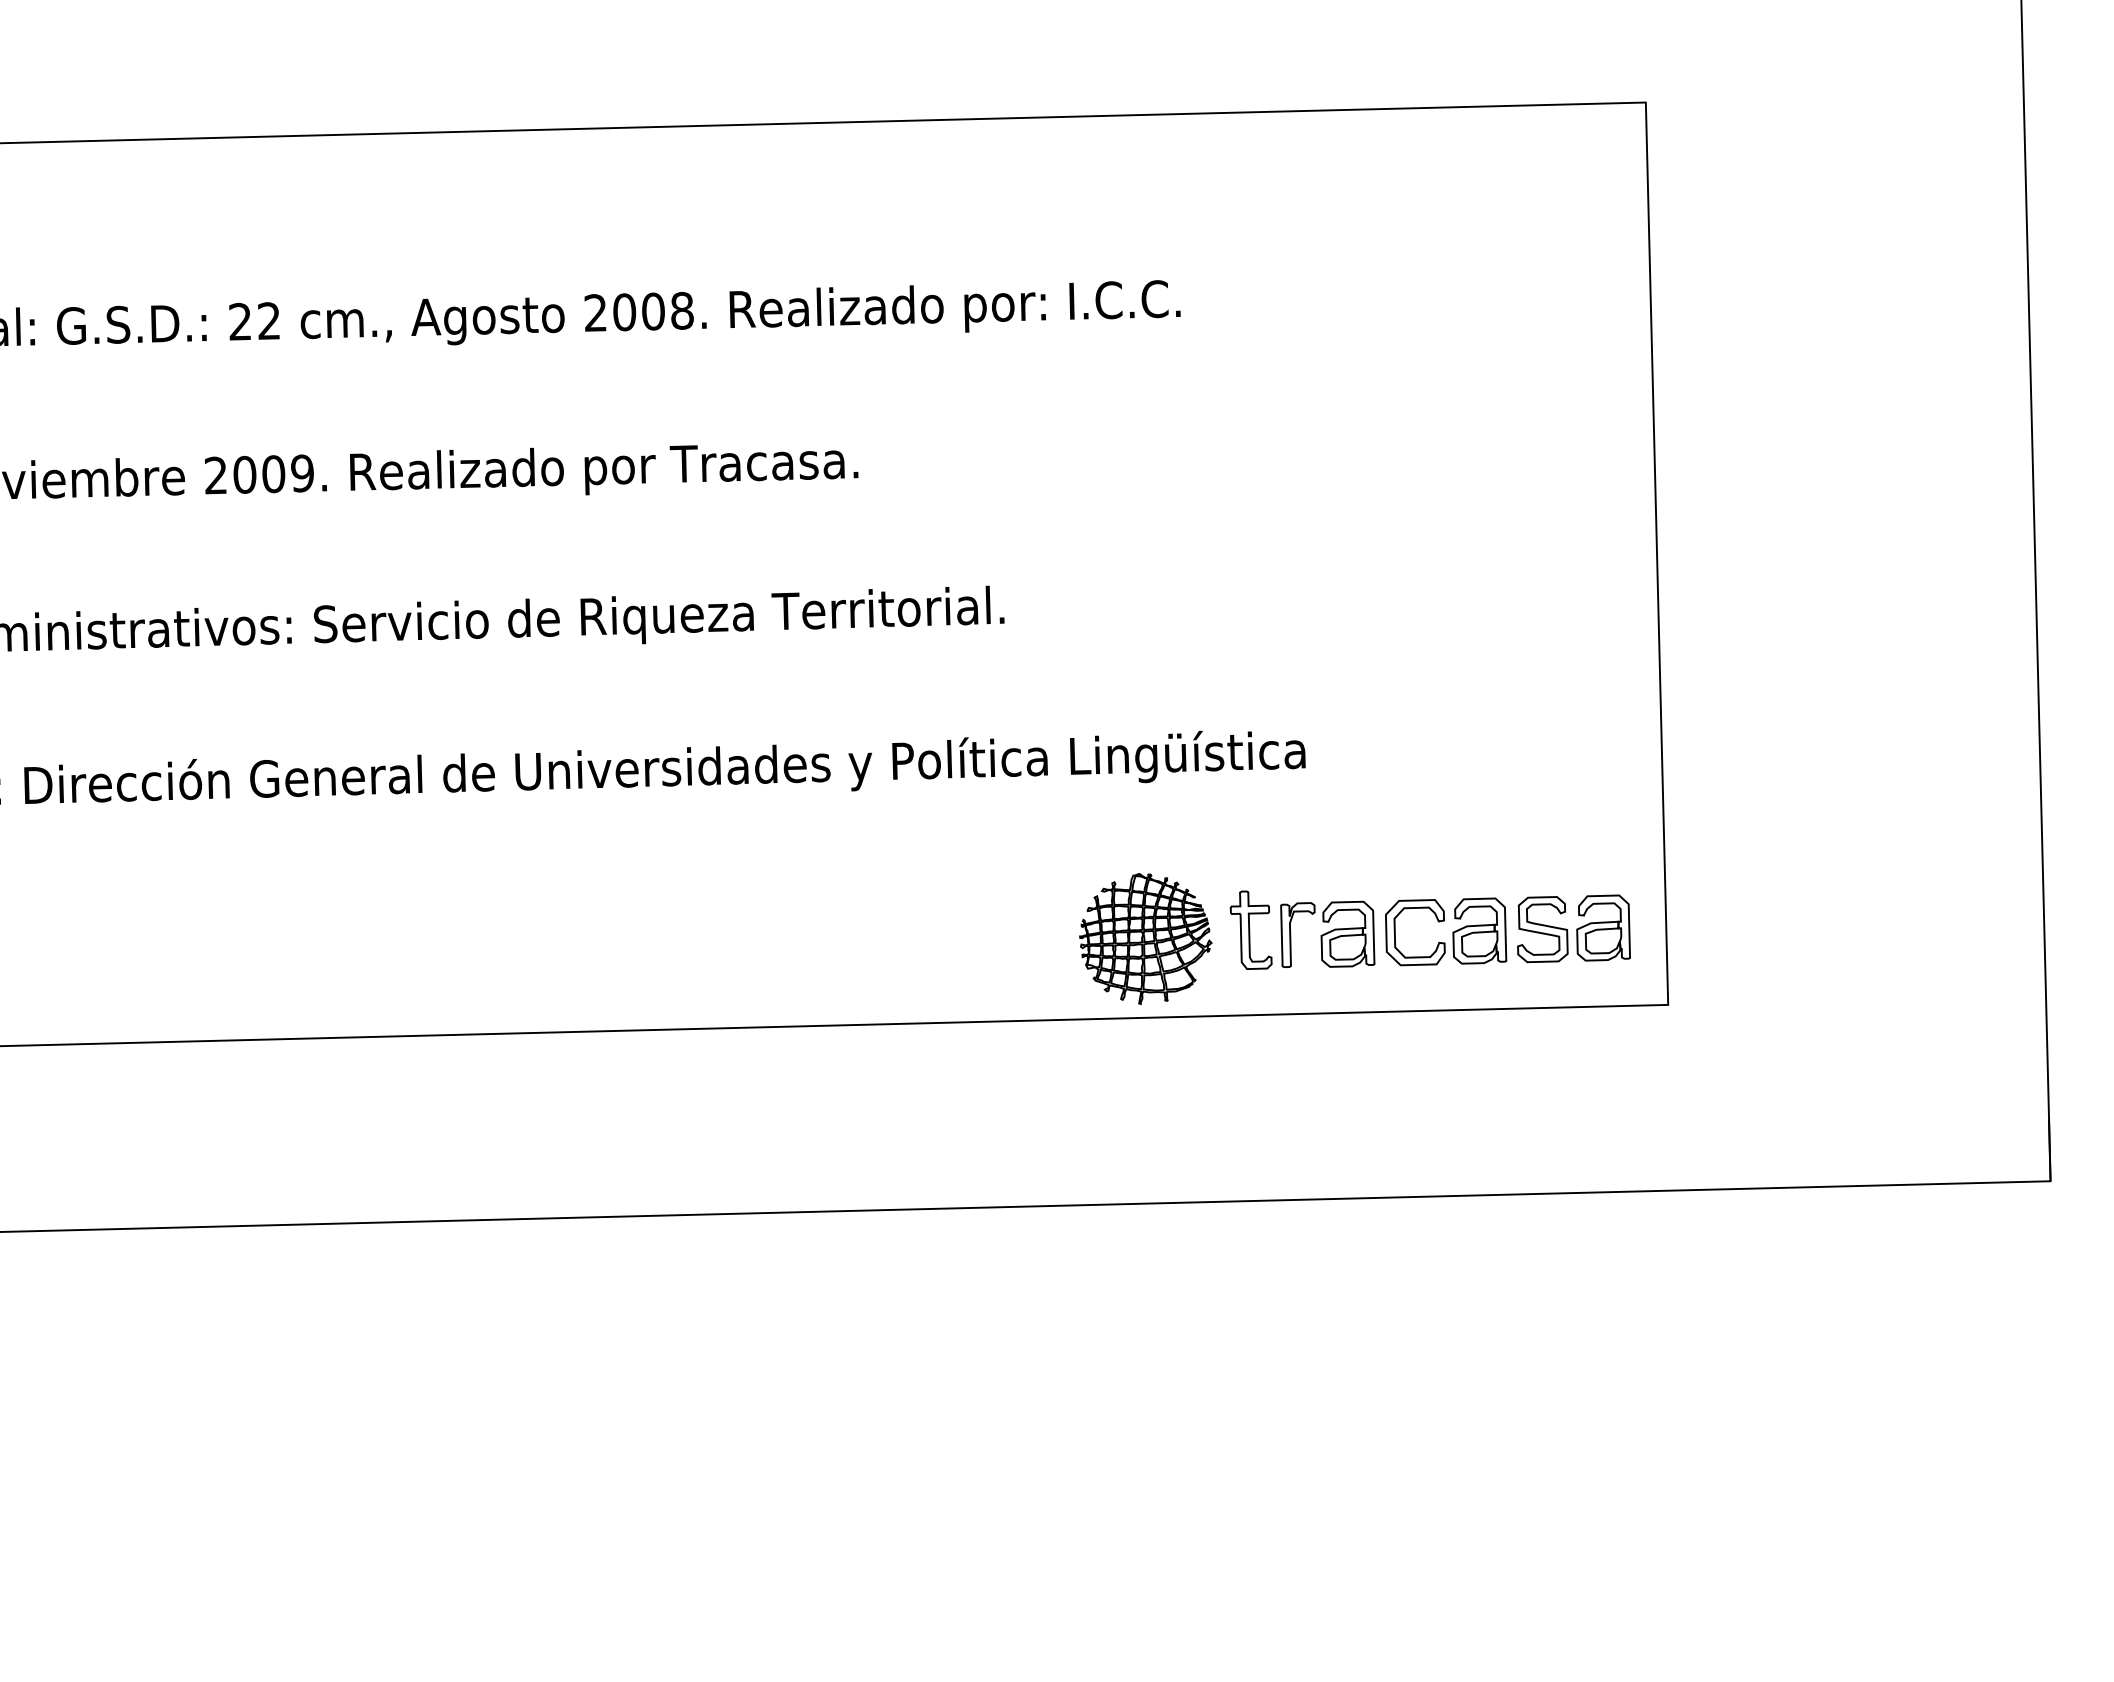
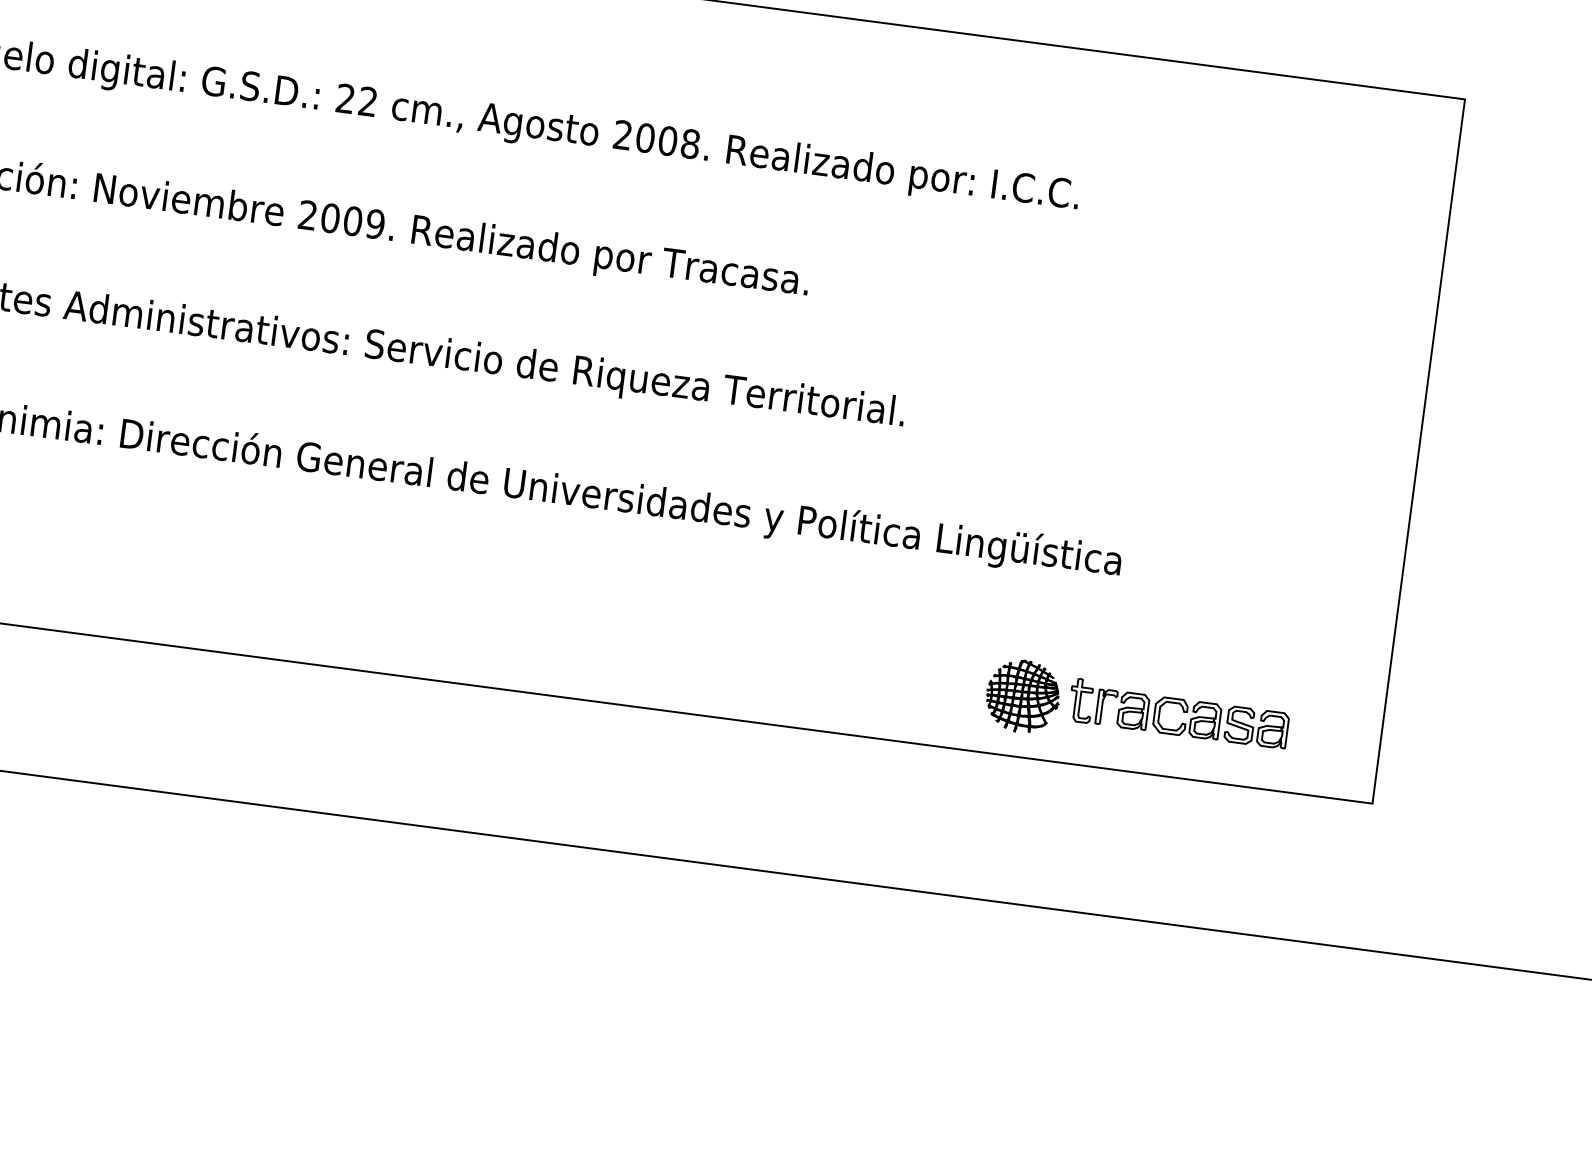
part: (1354, 939) -> (1136, 714), size x0.7

